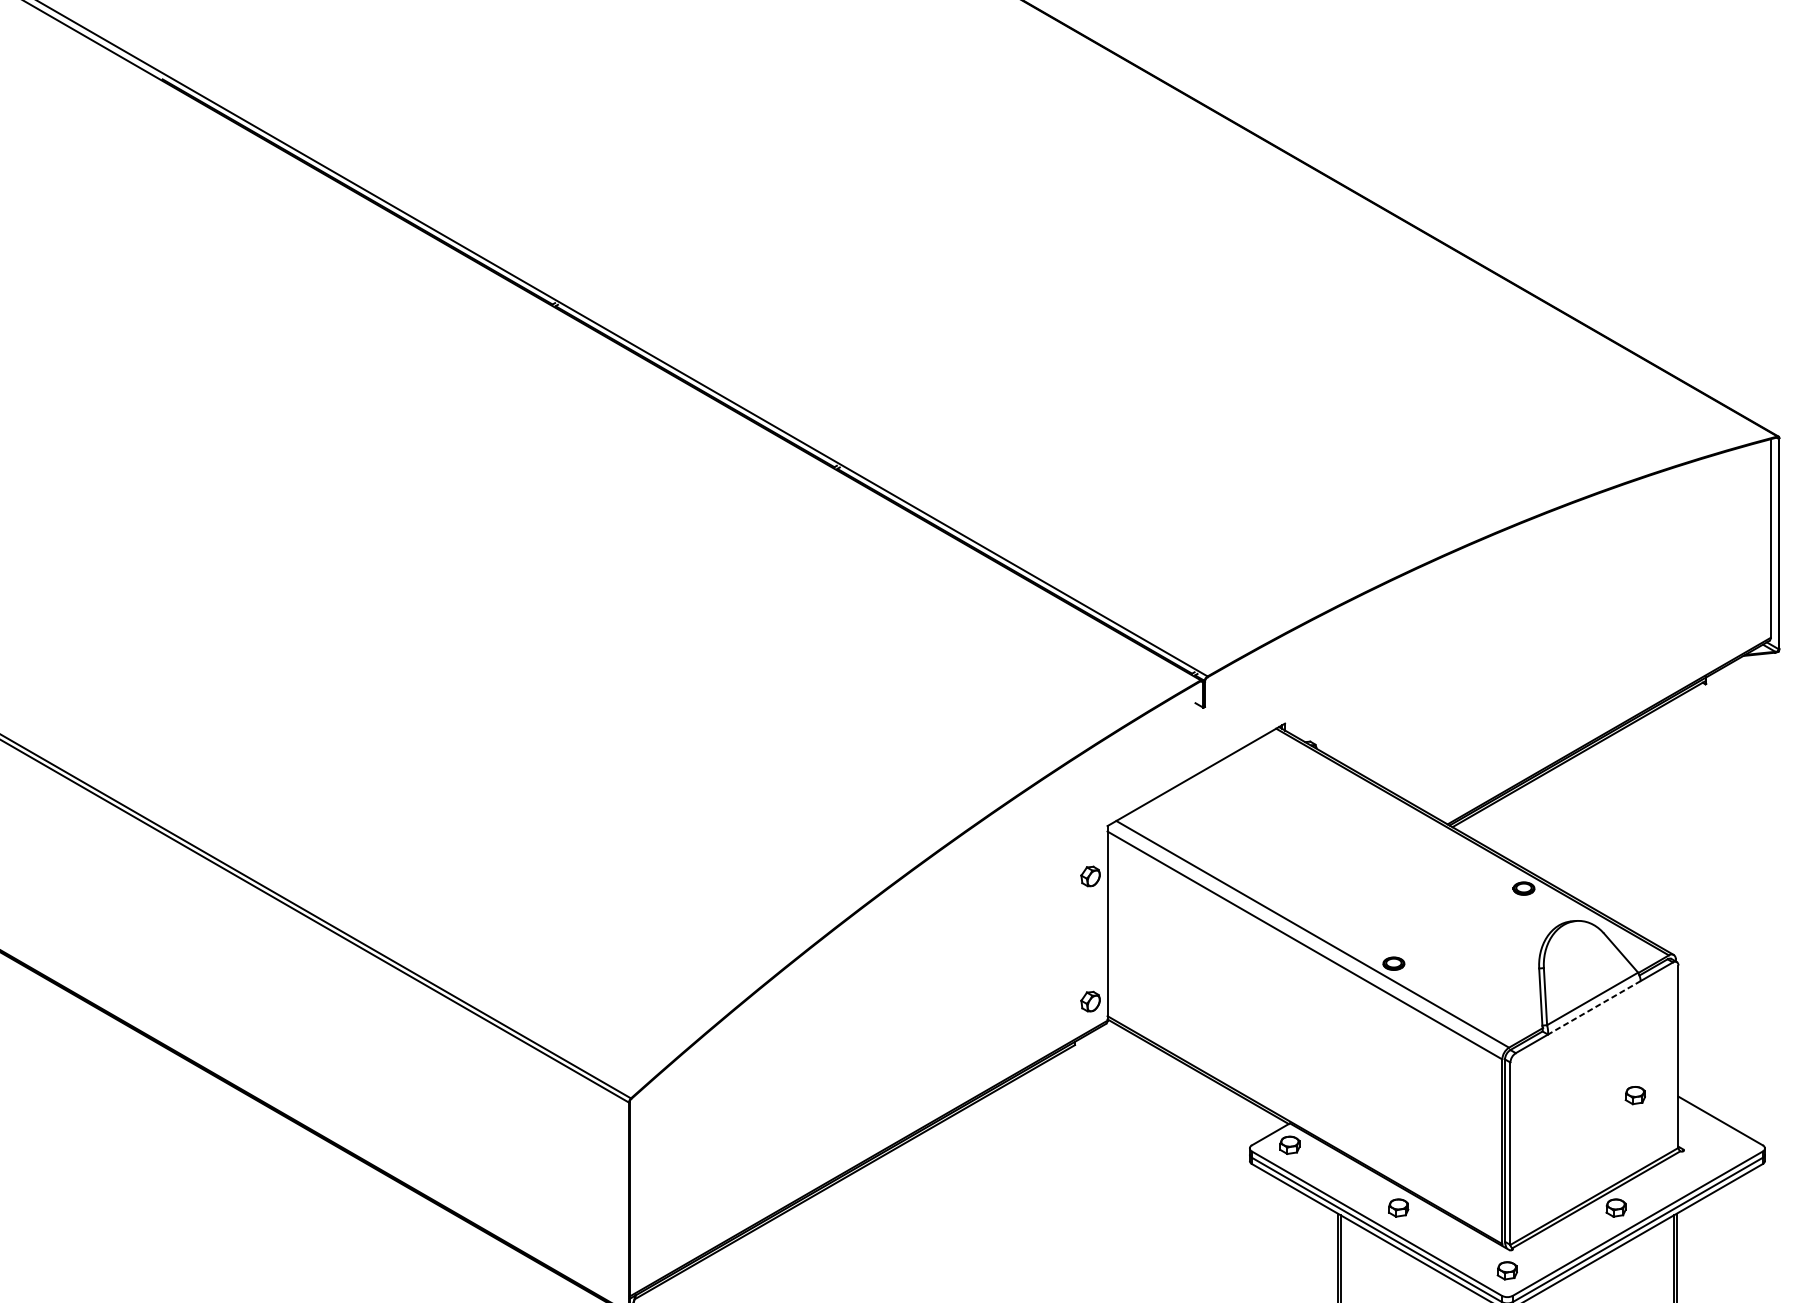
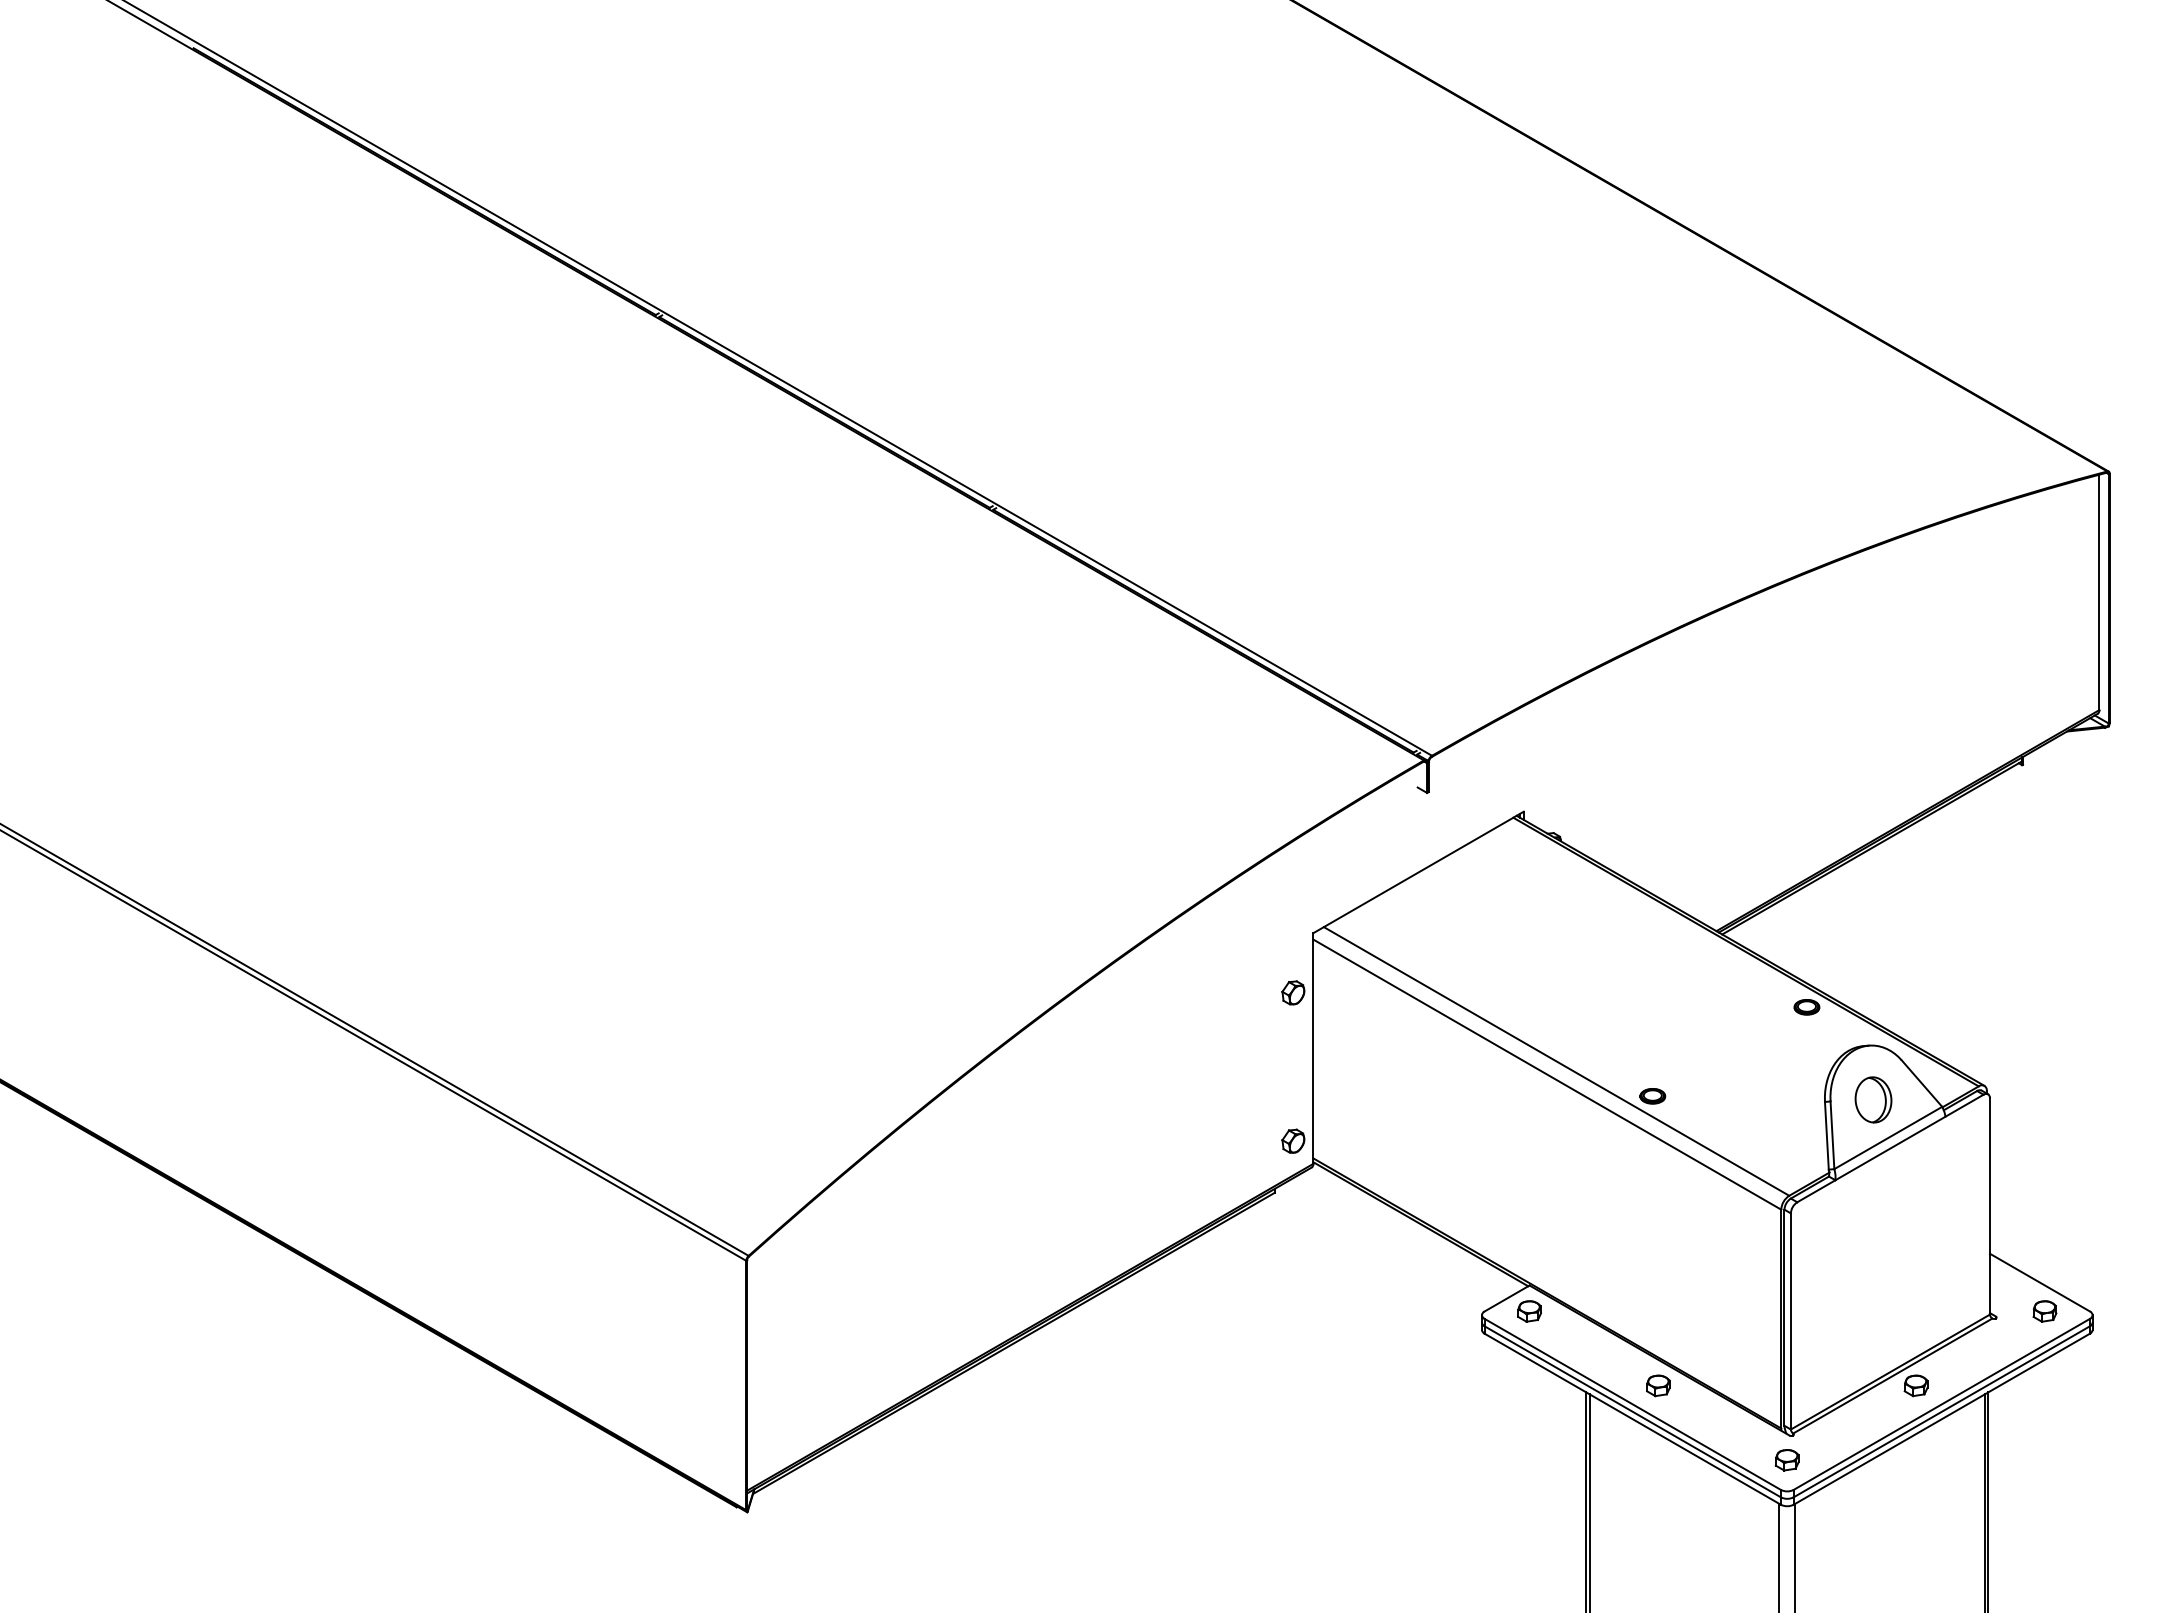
part: (1580, 966) -> (1873, 1099), added
line: (1594, 1007) -> (1890, 1148), dashed -> solid
part: (1634, 1095) -> (2044, 1311), moved

